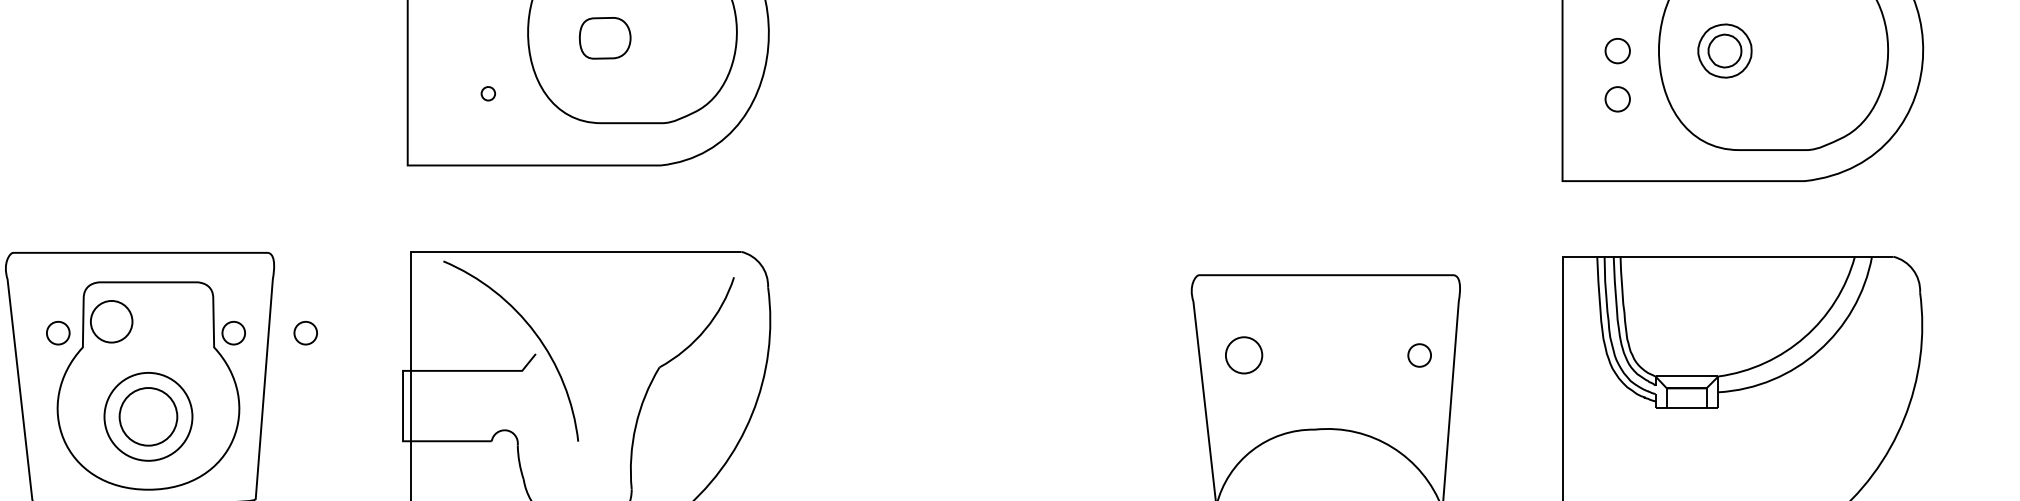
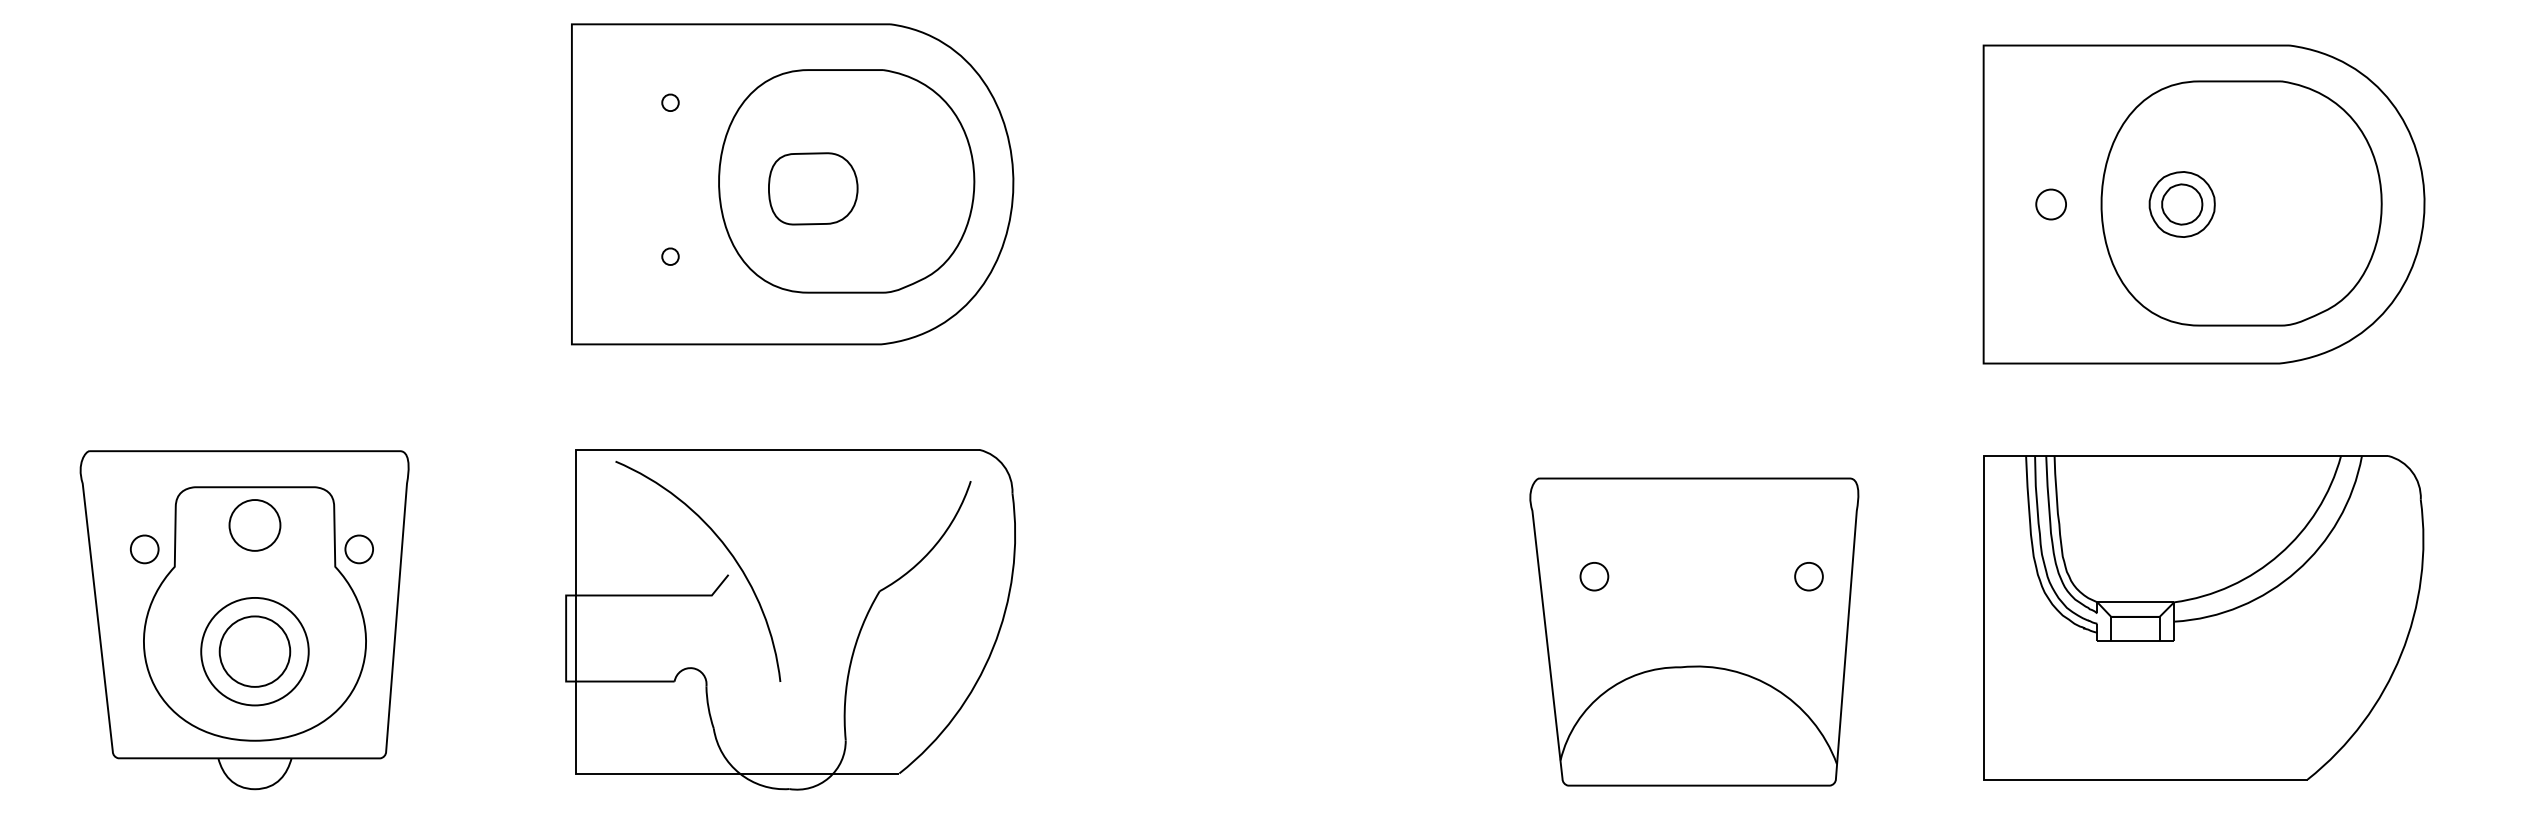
part: (605, 37) -> (813, 188), size x1.43
part: (1617, 99) -> (2050, 263), removed
part: (111, 321) -> (254, 525), moved
part: (305, 333) -> (446, 549), removed
part: (1244, 355) -> (1594, 576), size x0.62

